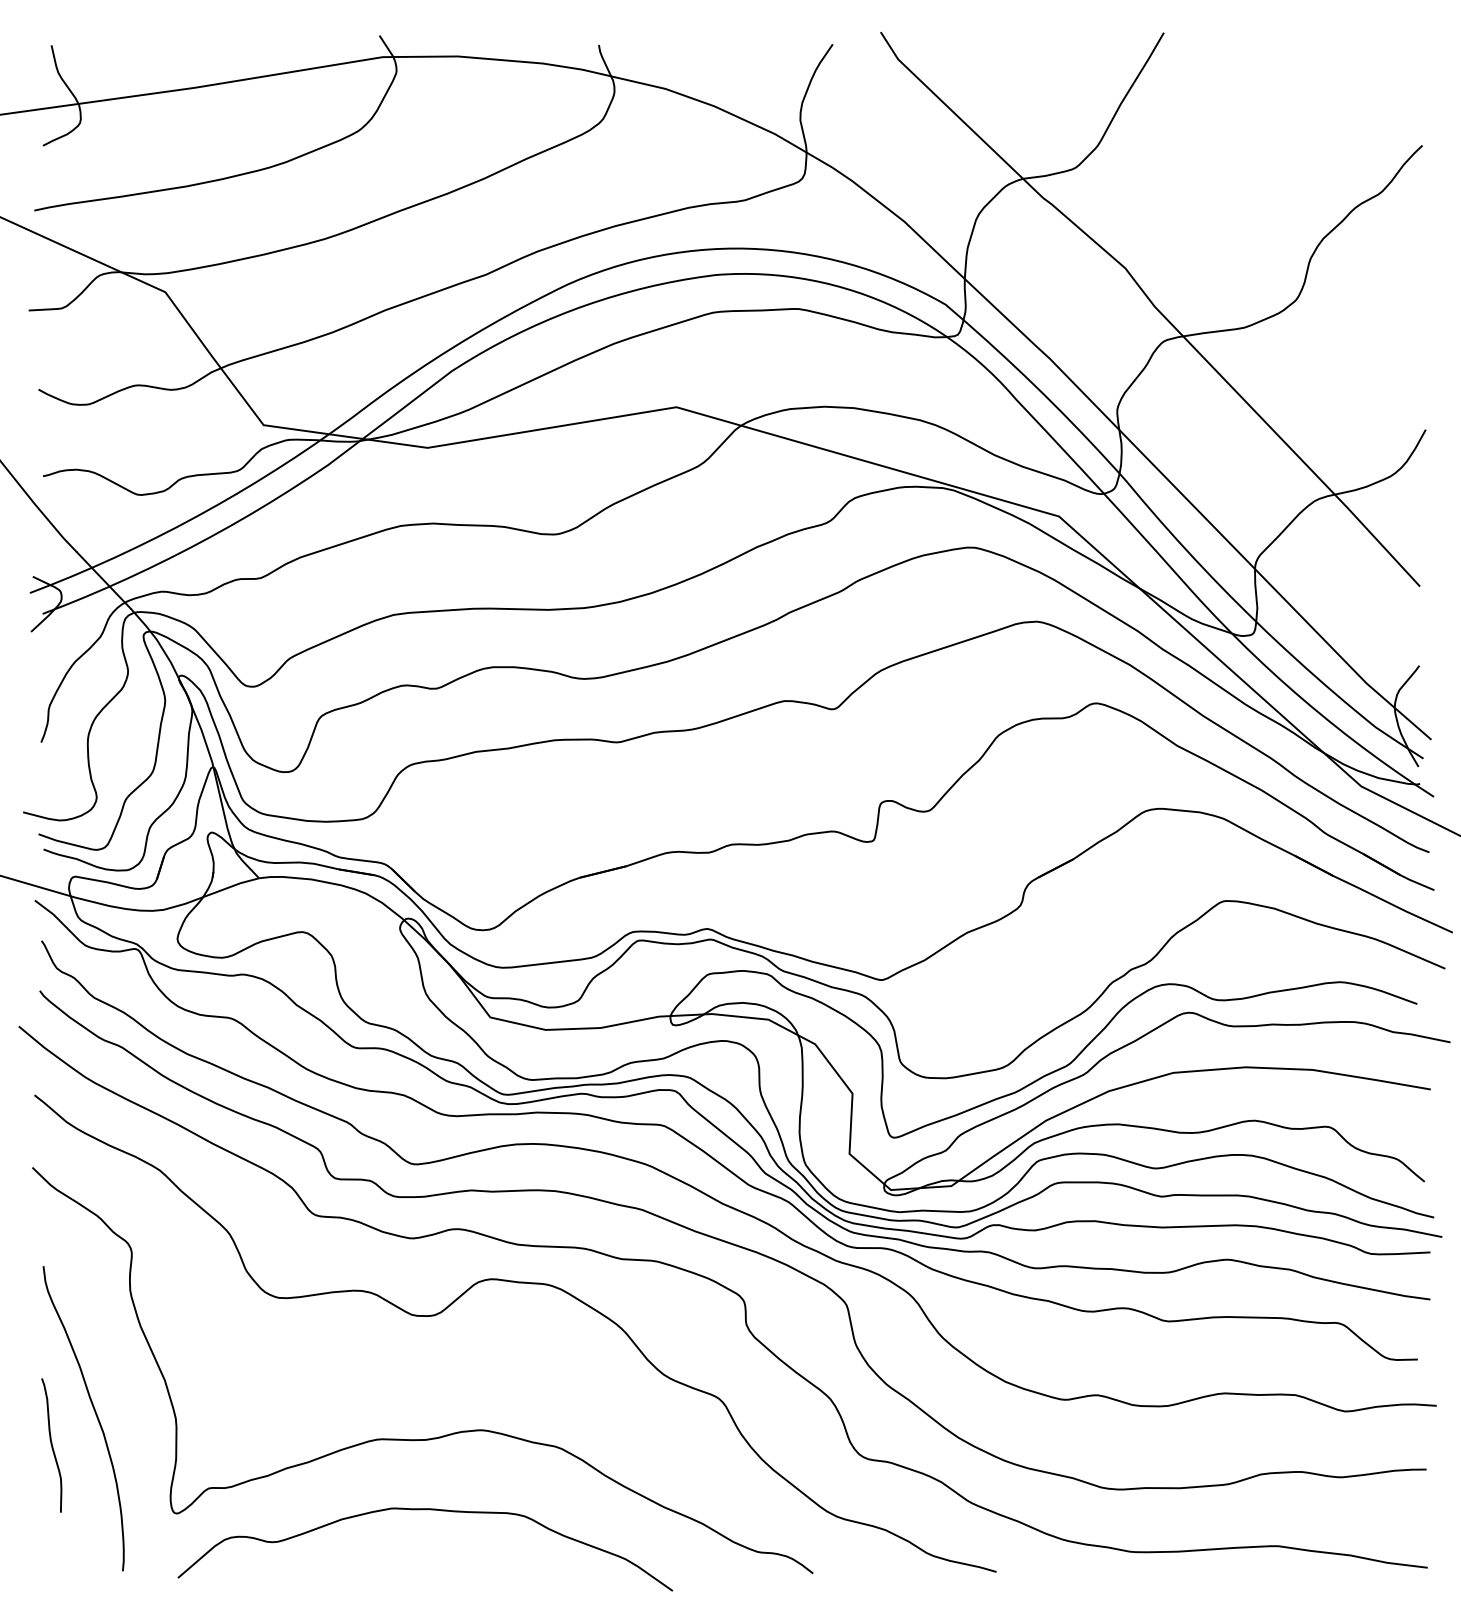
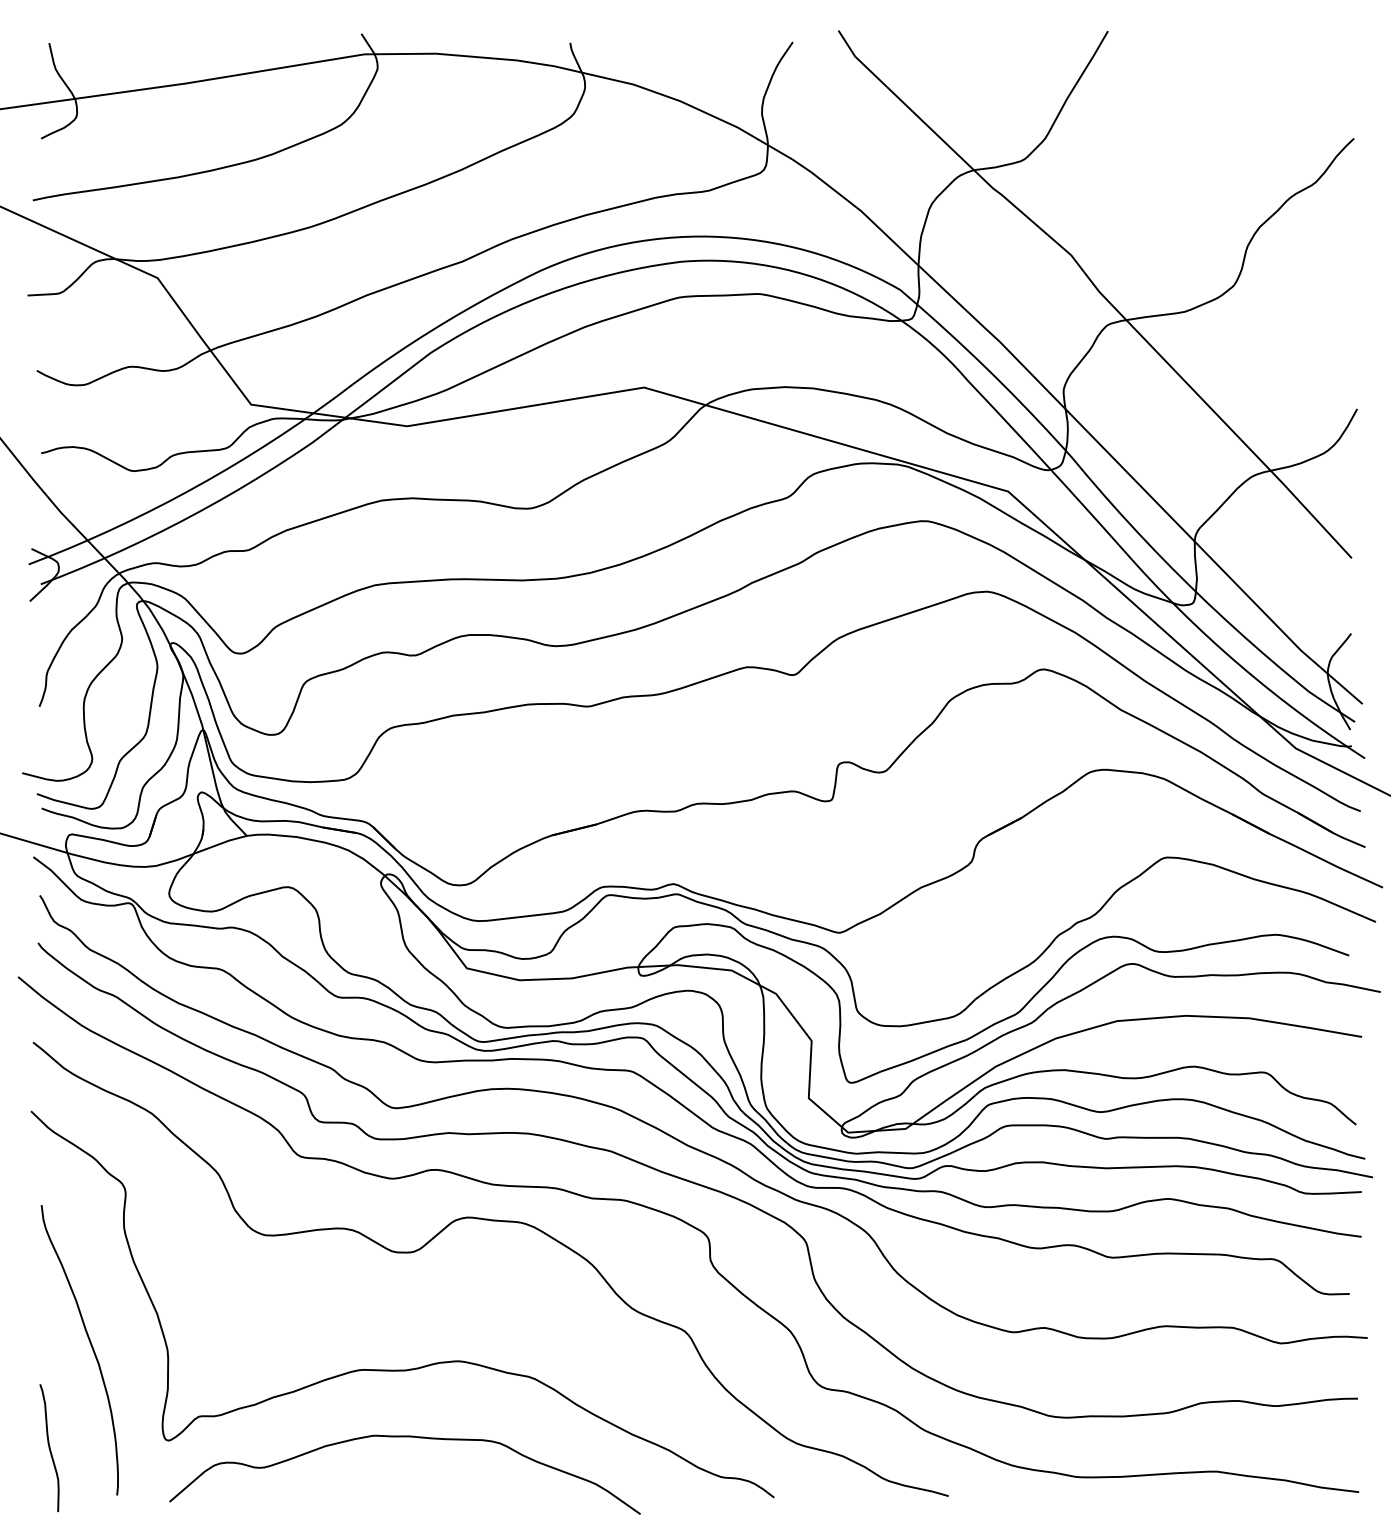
curve: (51, 1445) -> (49, 1448), moved

